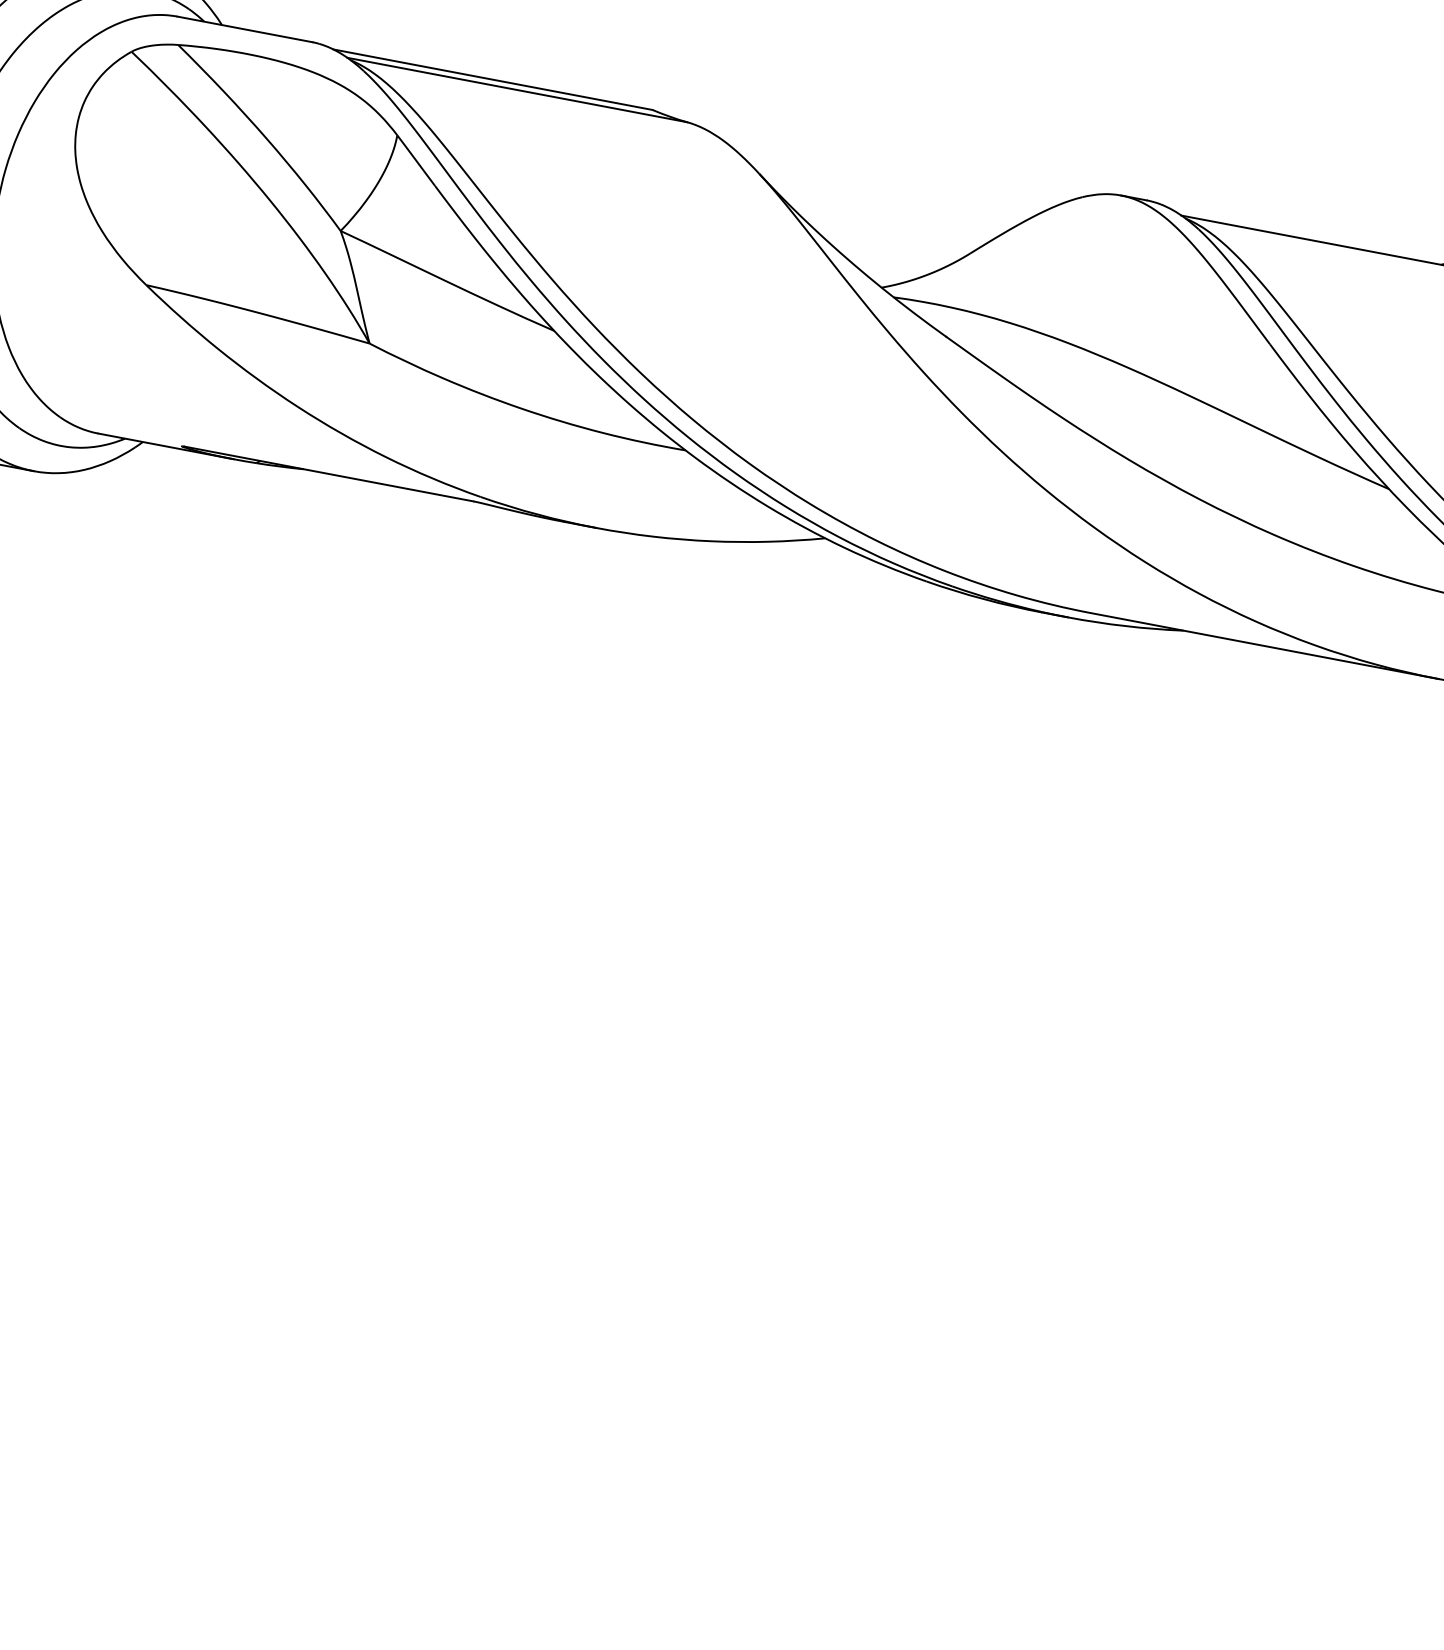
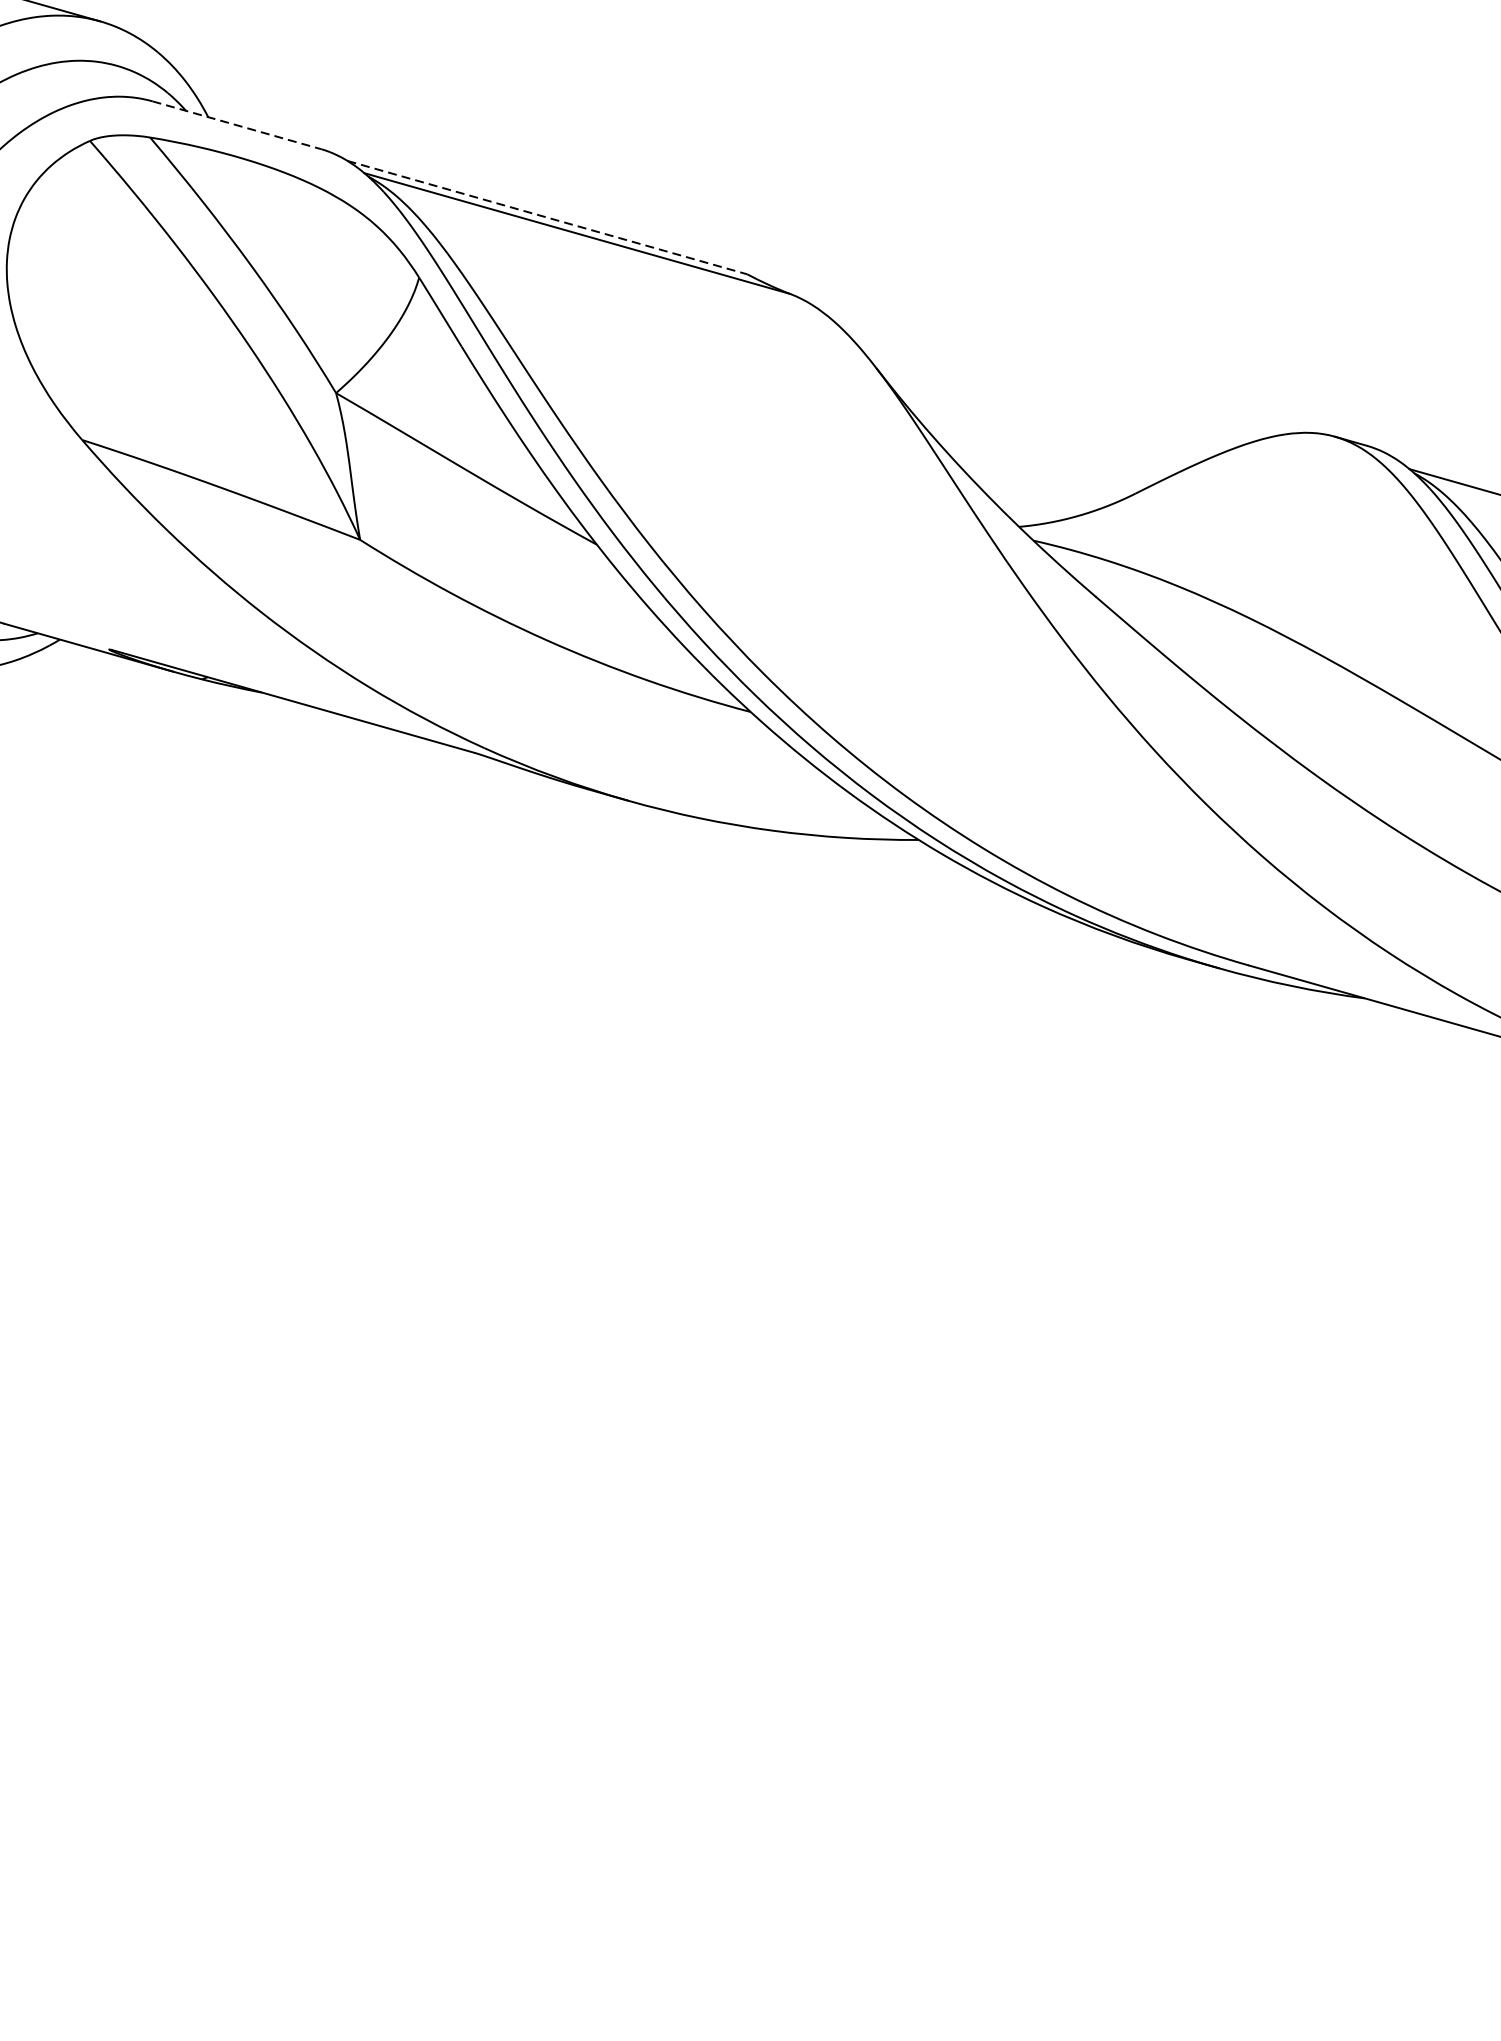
line: (245, 29) -> (237, 125), solid -> dashed
line: (493, 79) -> (548, 217), solid -> dashed

